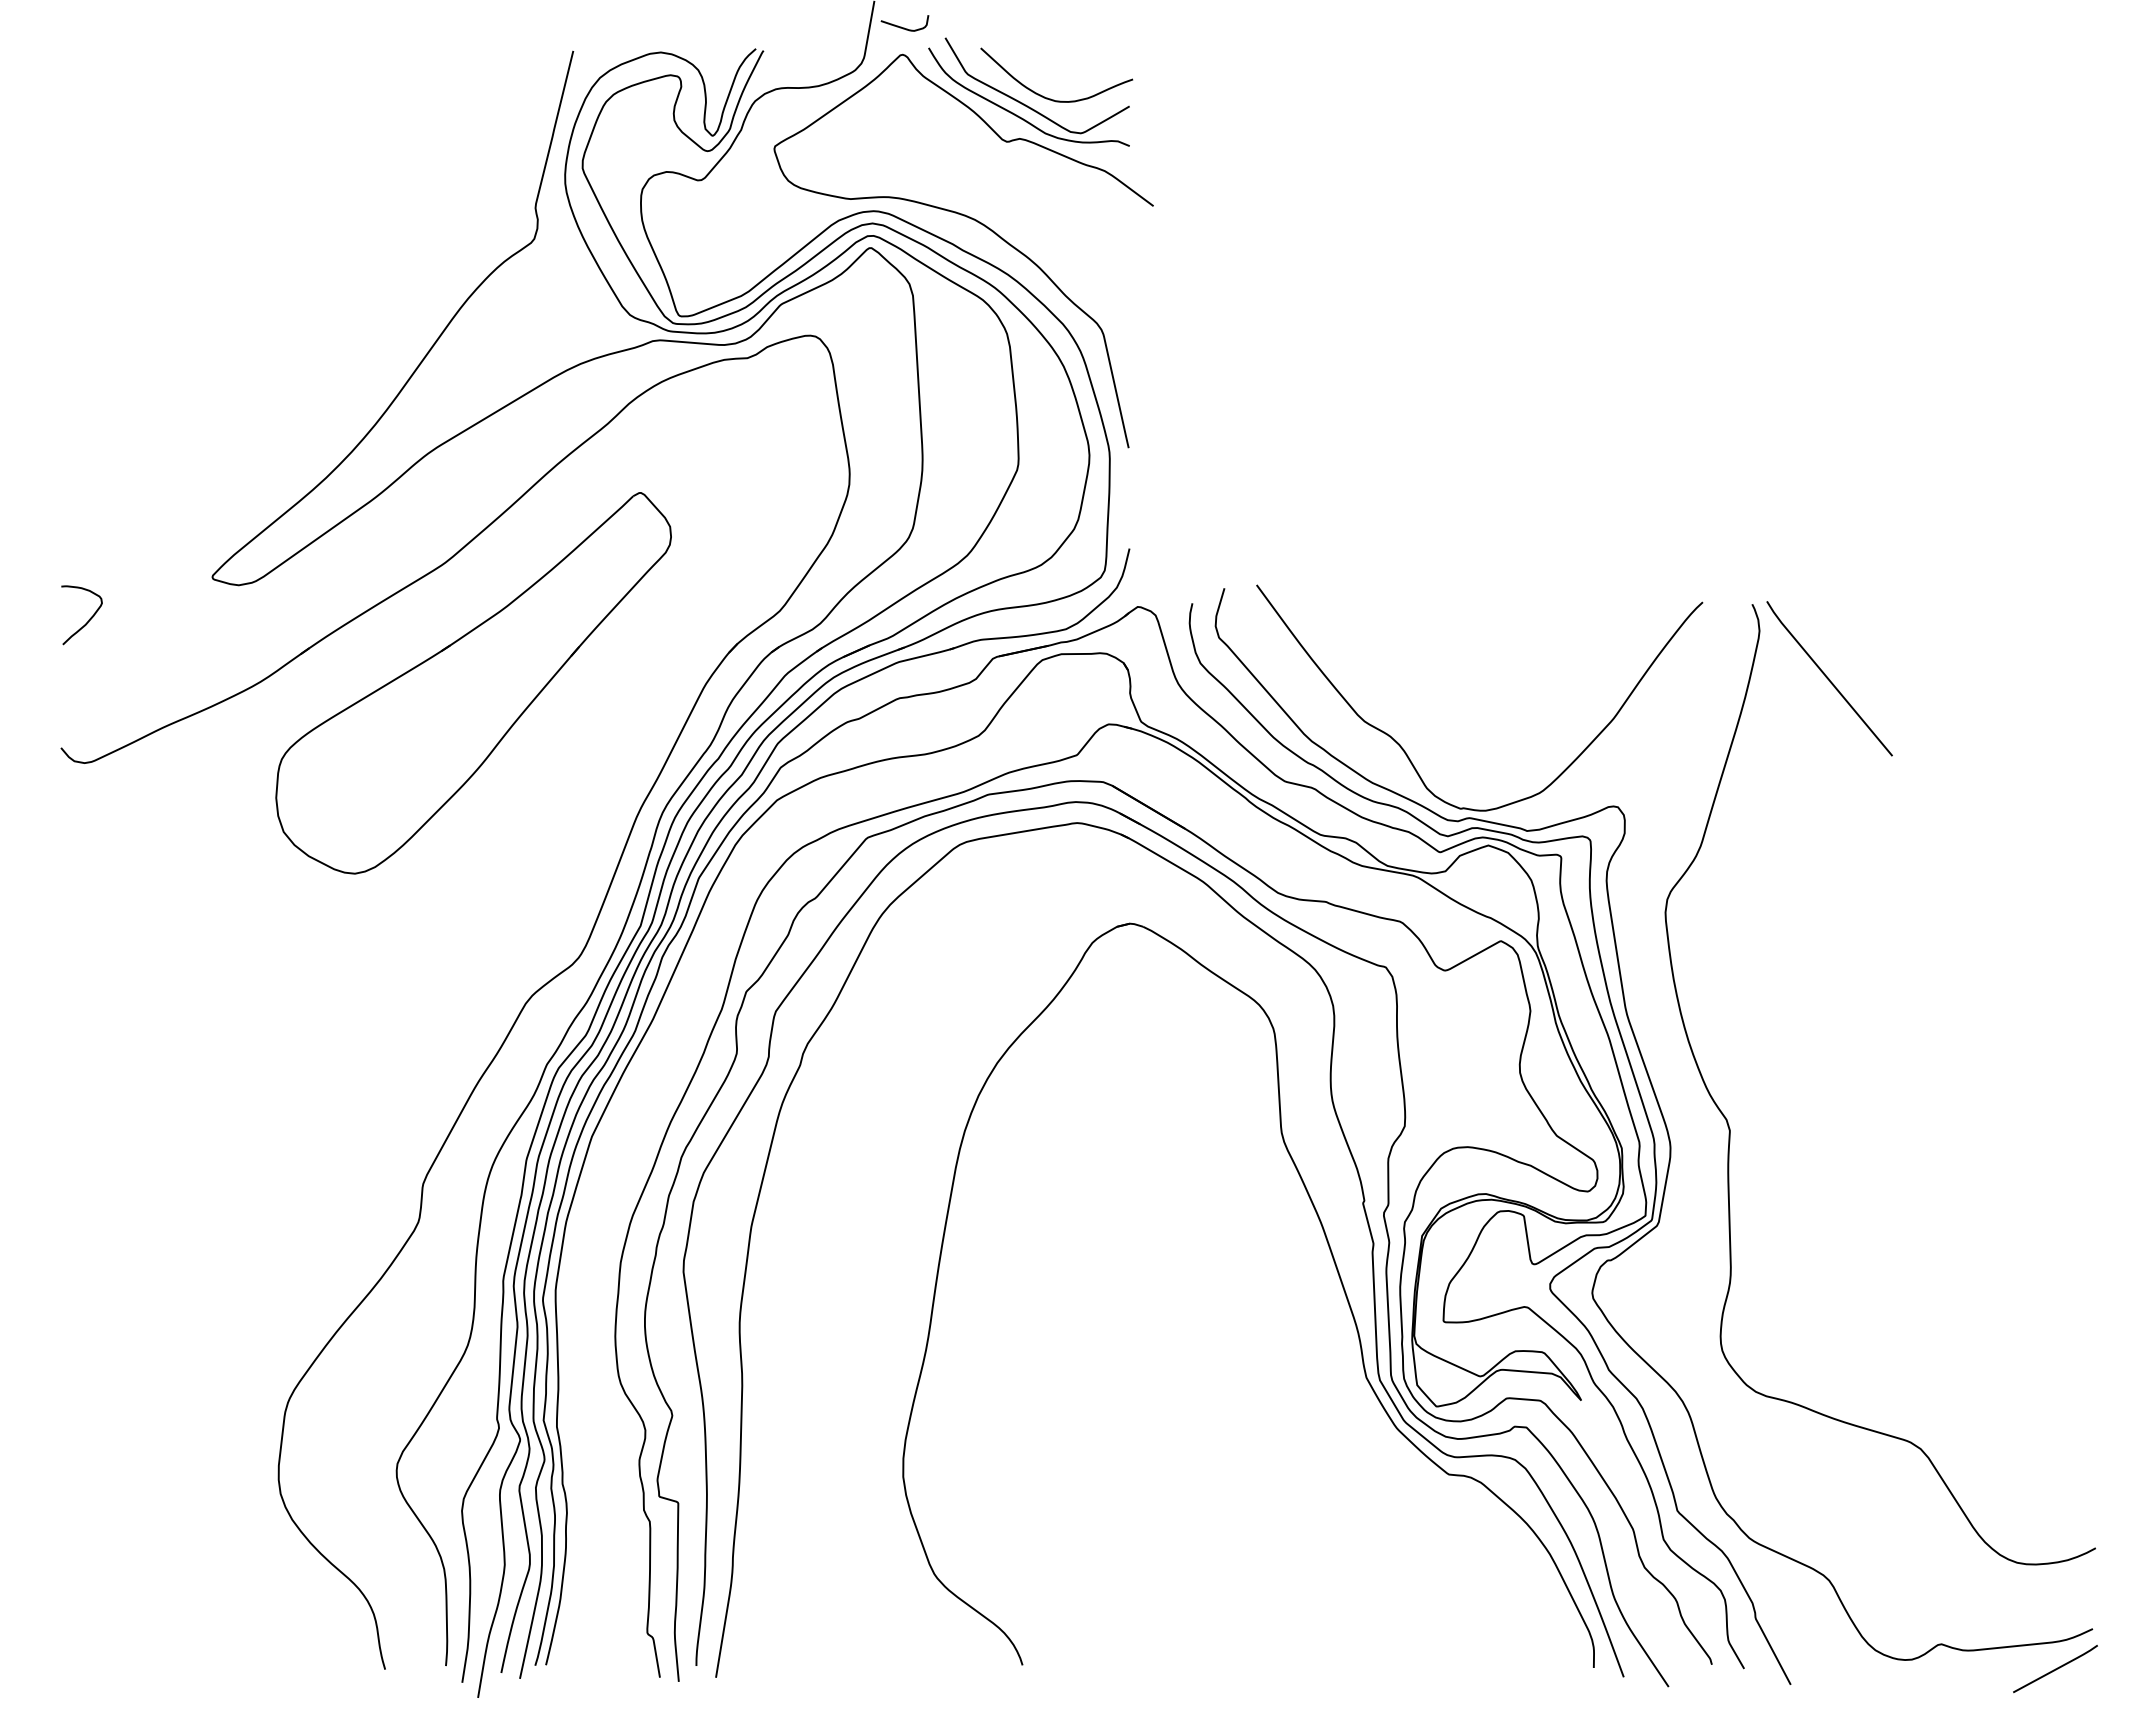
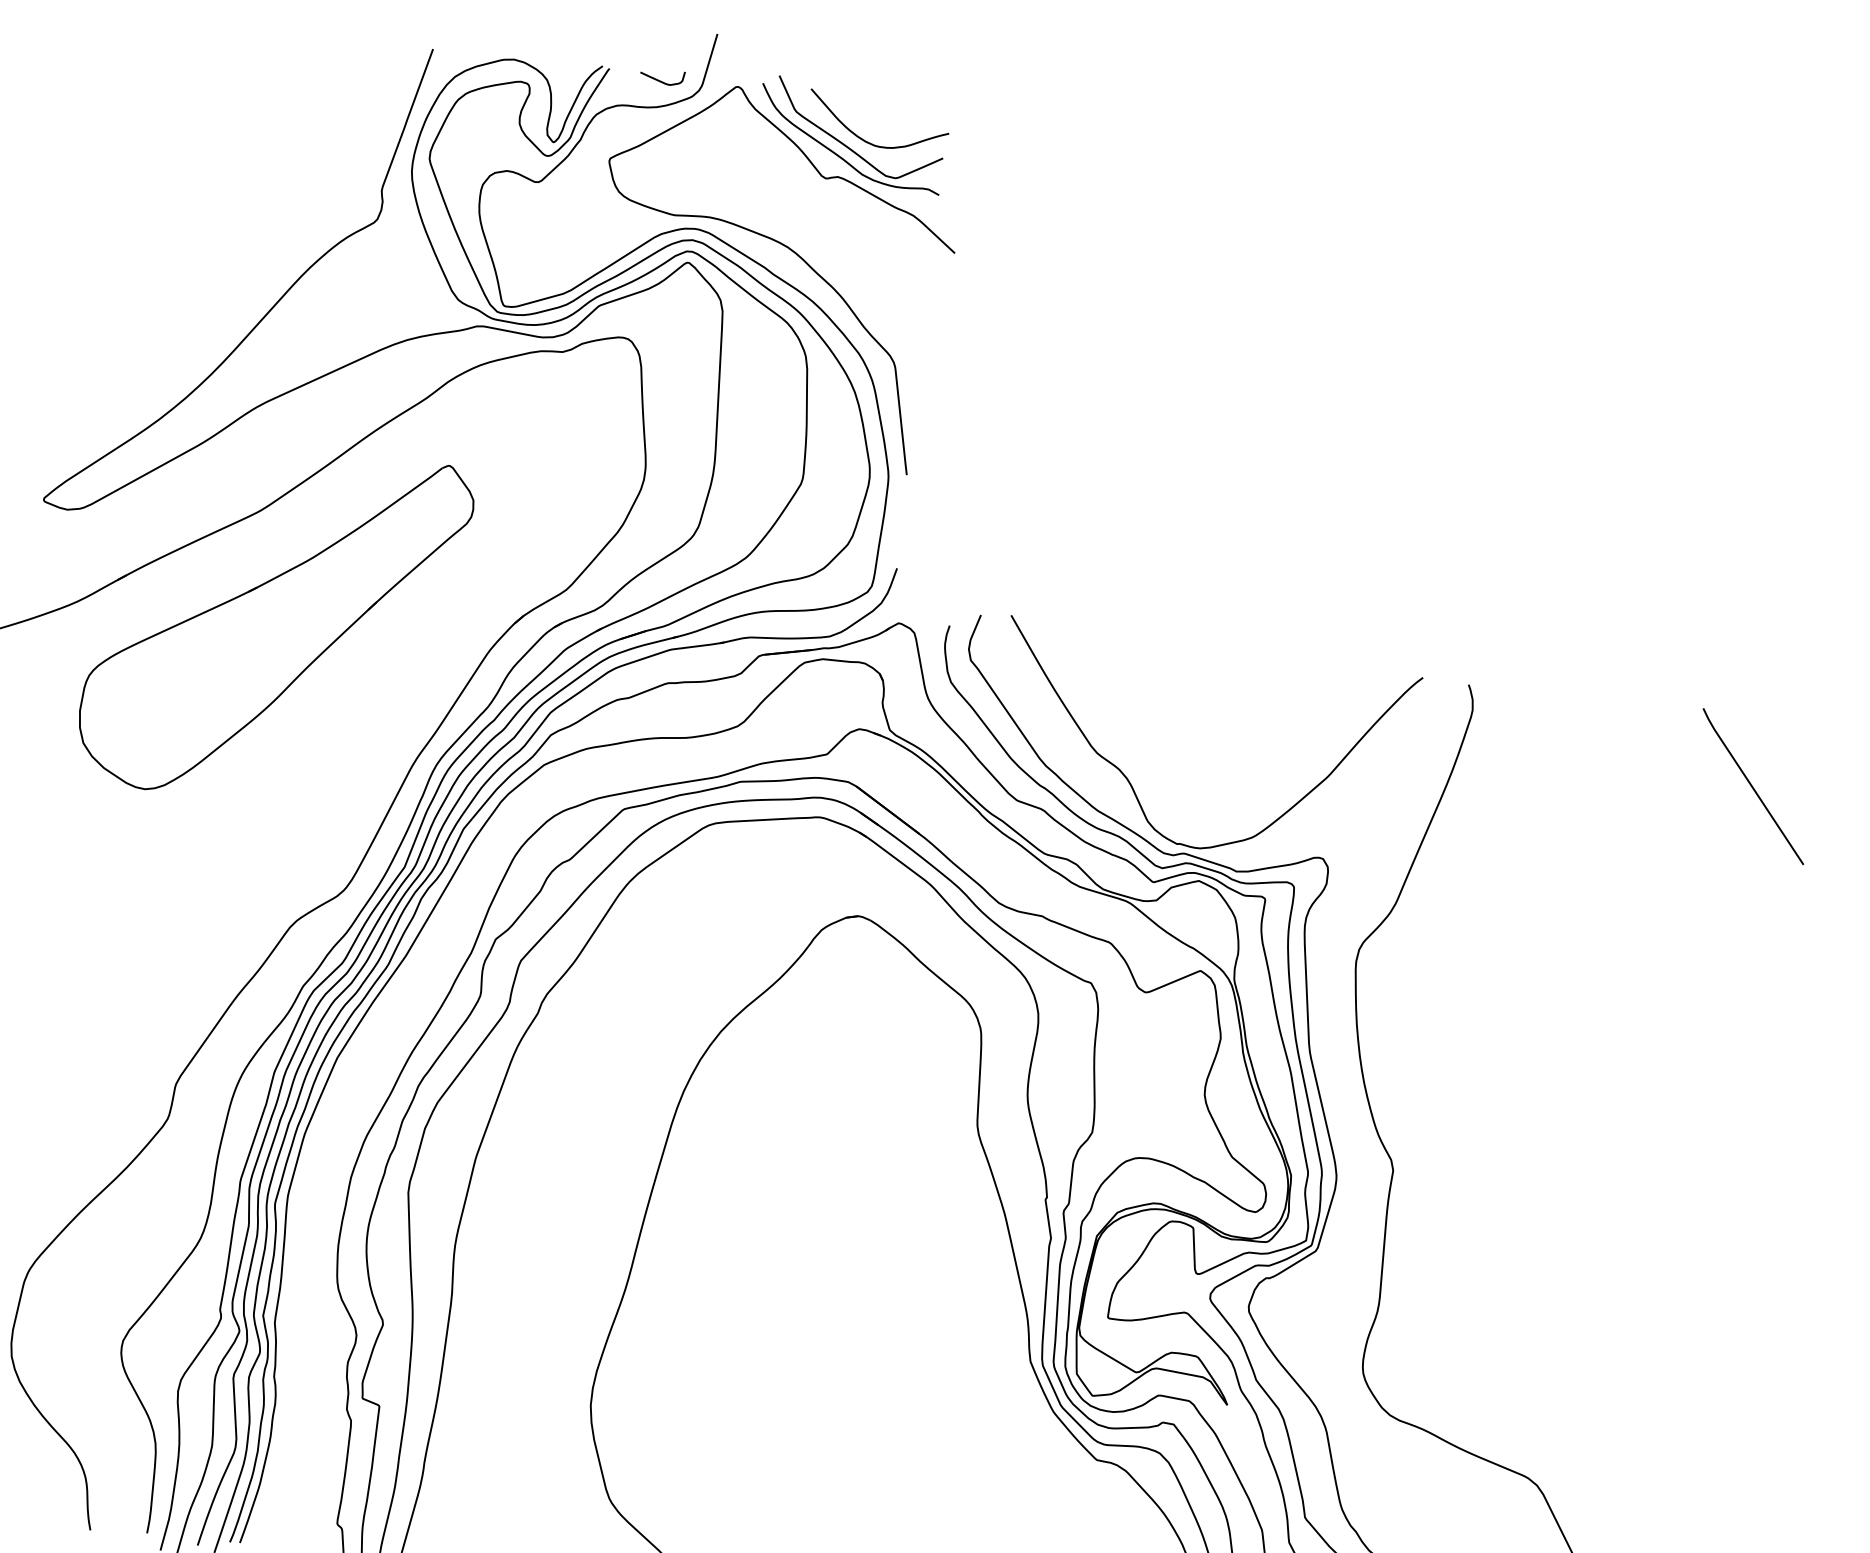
curve: (904, 27) -> (661, 80), moved
line: (1829, 678) -> (1753, 786), moved

